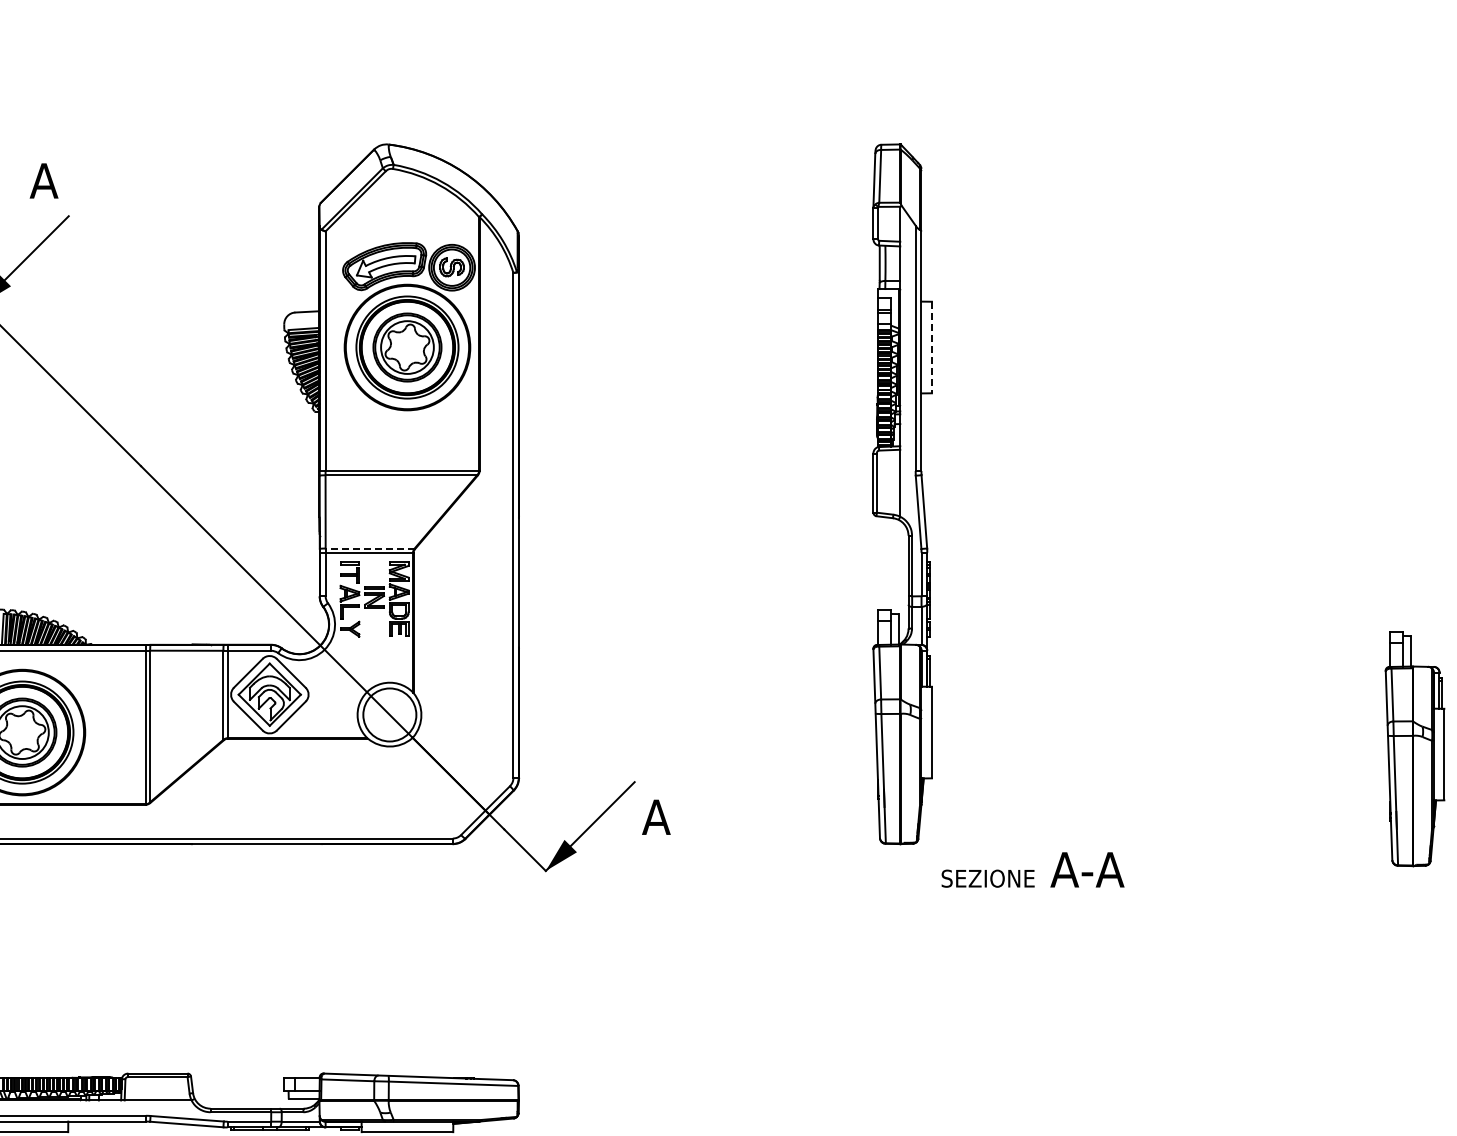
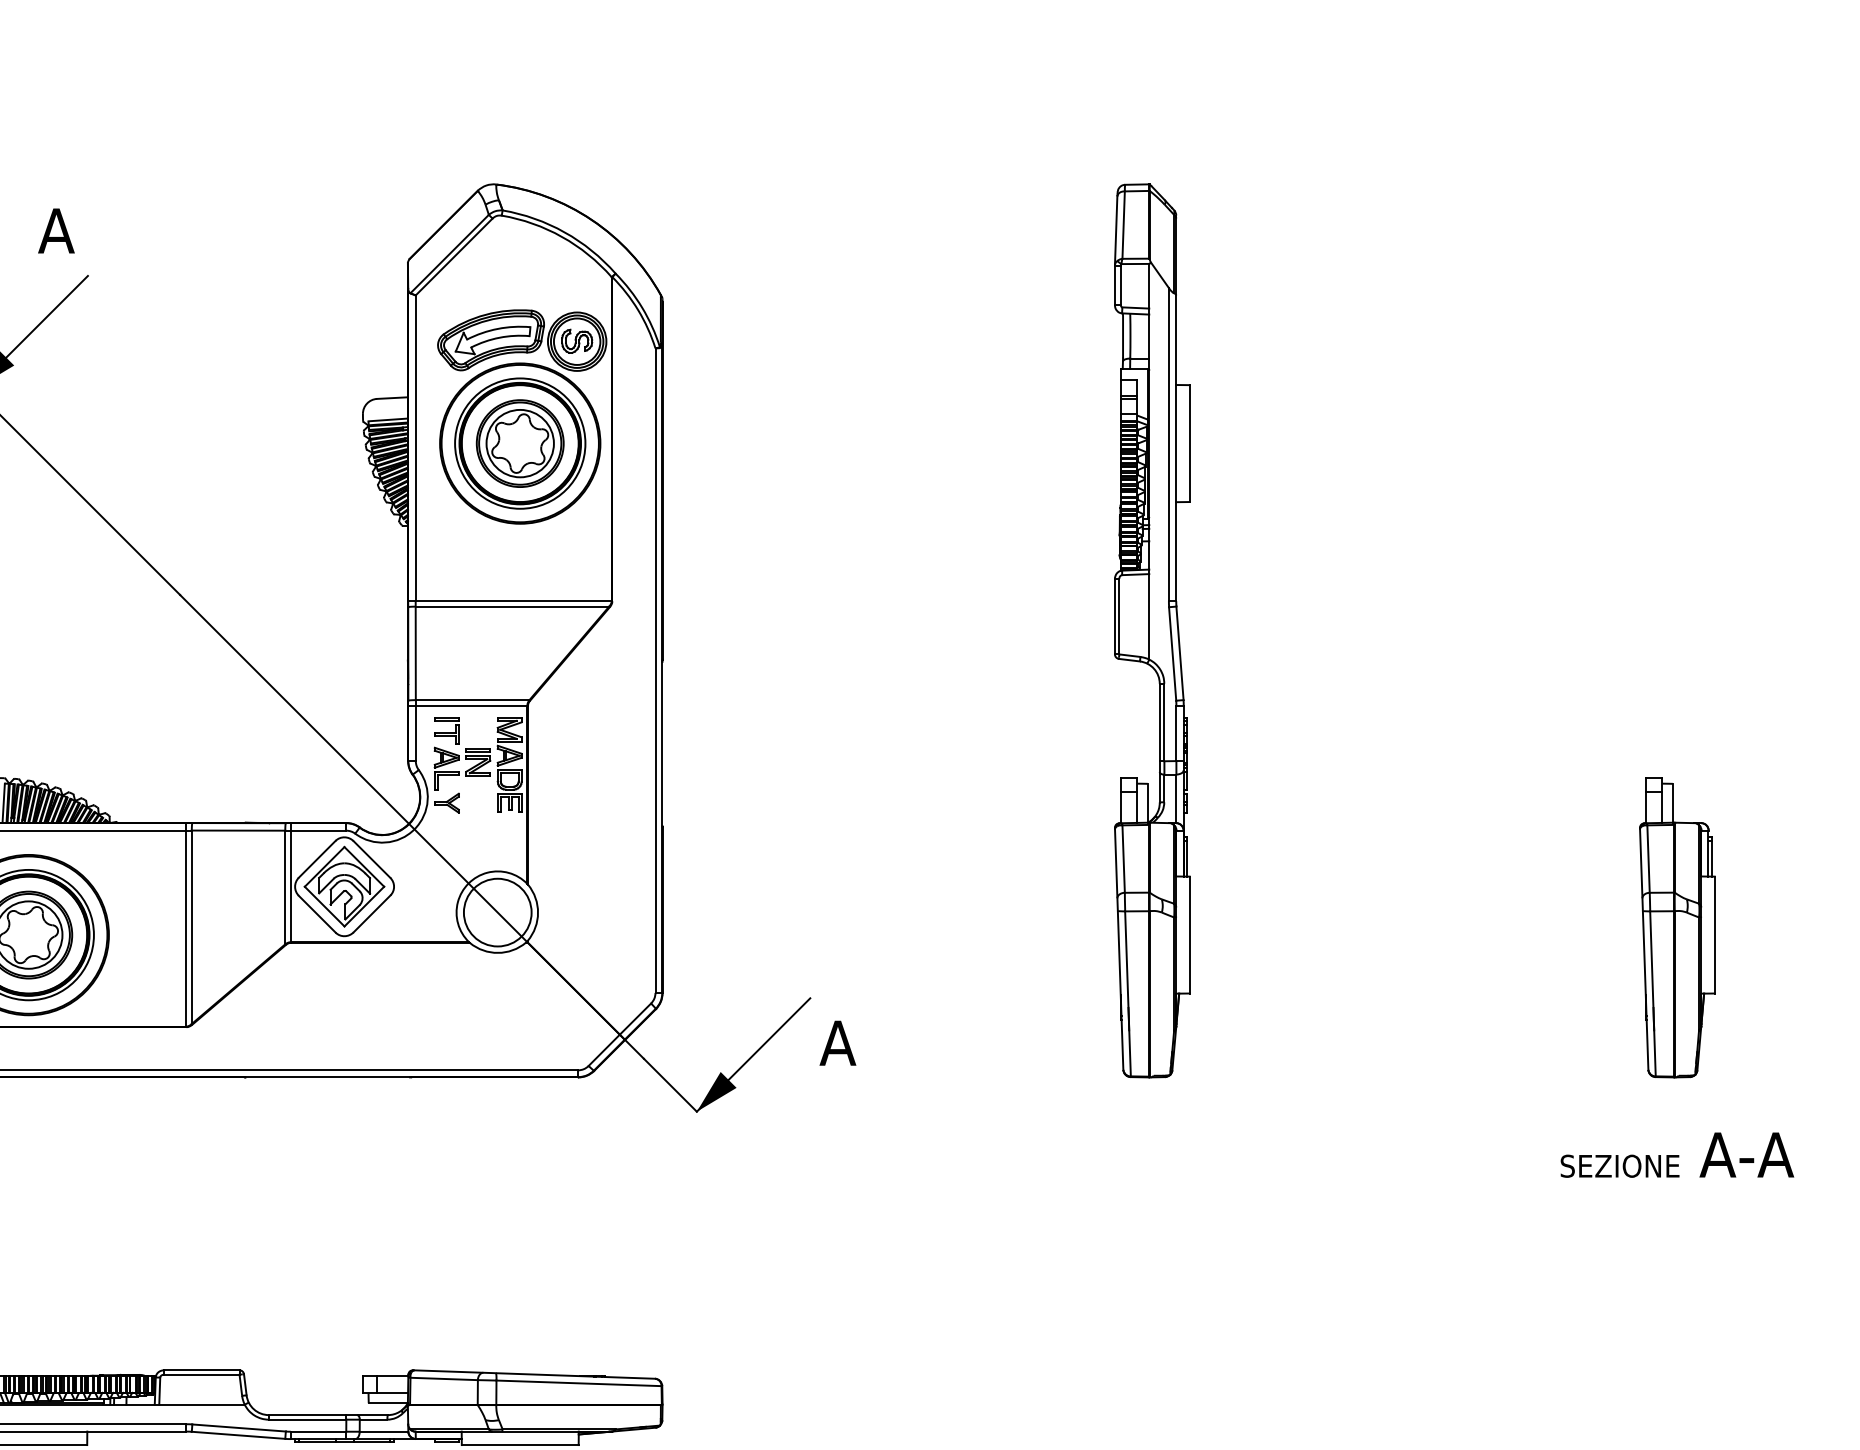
line: (931, 347) -> (1189, 443), dashed -> solid
line: (370, 548) -> (473, 700), dashed -> solid
part: (1414, 749) -> (1676, 928), moved
text: (1032, 869) -> (1676, 1154), moved

